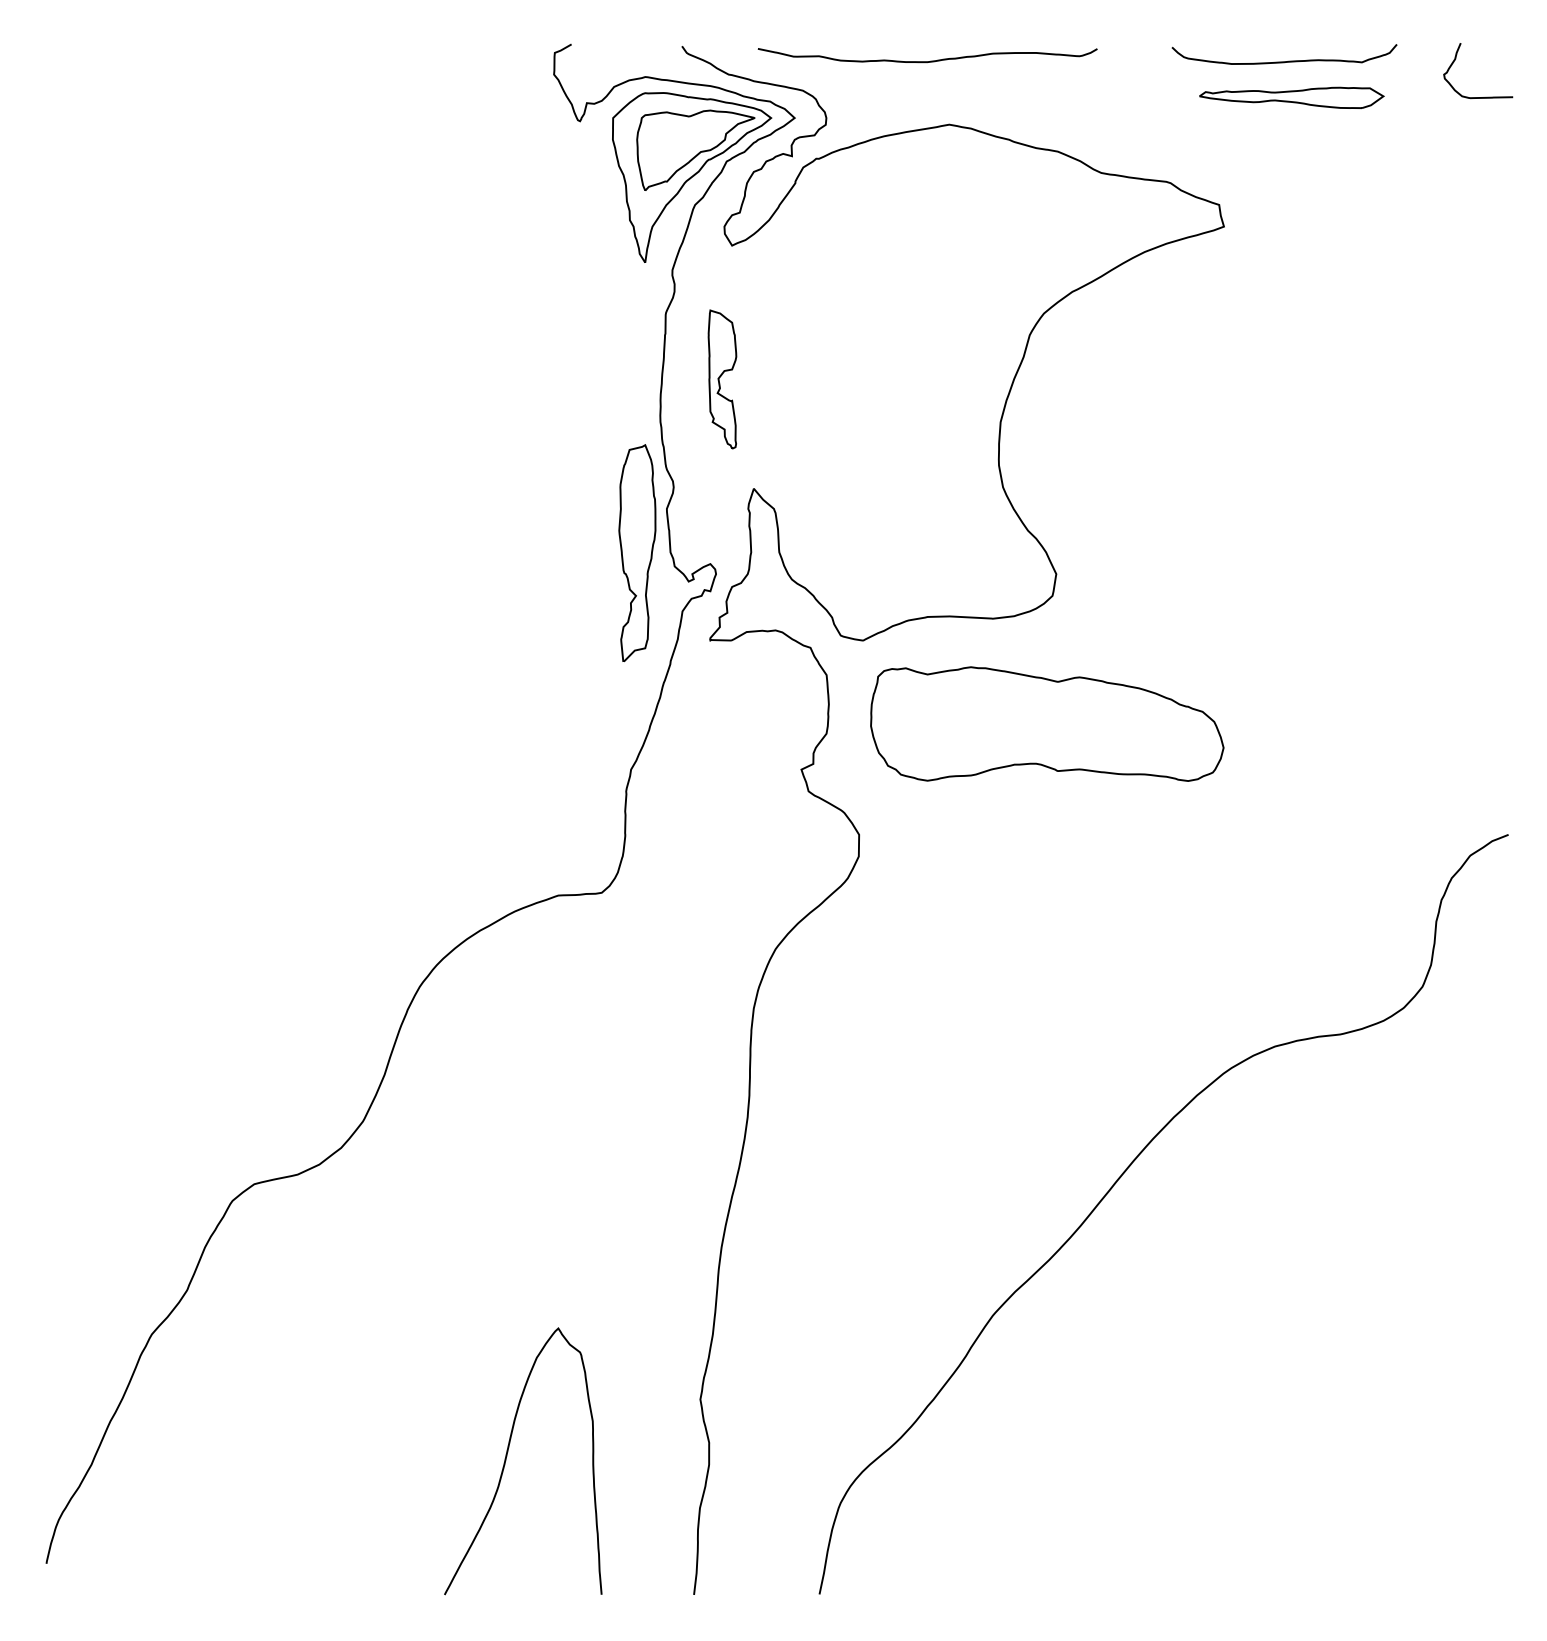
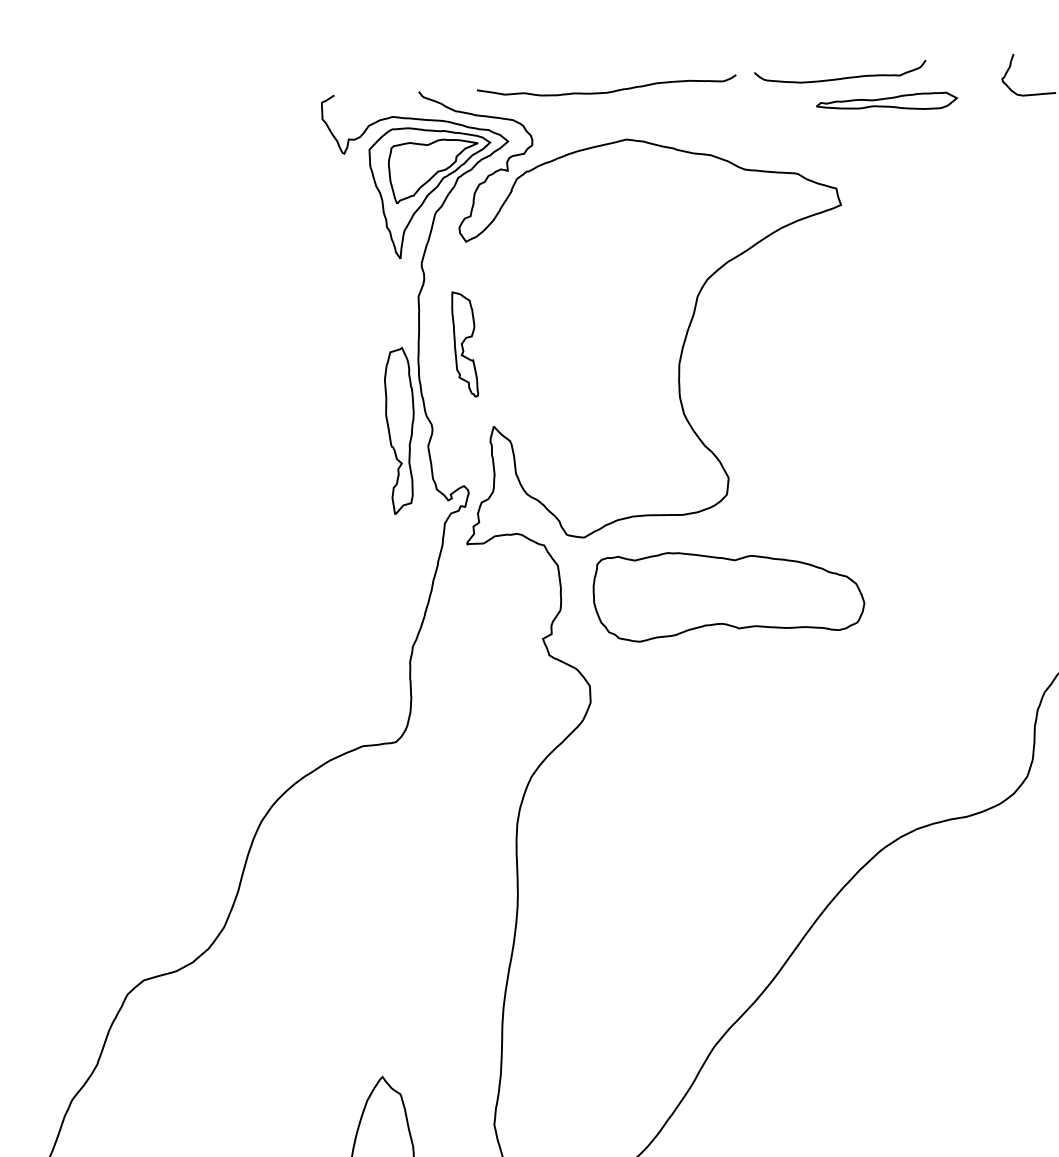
curve: (1284, 61) -> (840, 78), moved
part: (637, 553) -> (401, 431), moved

